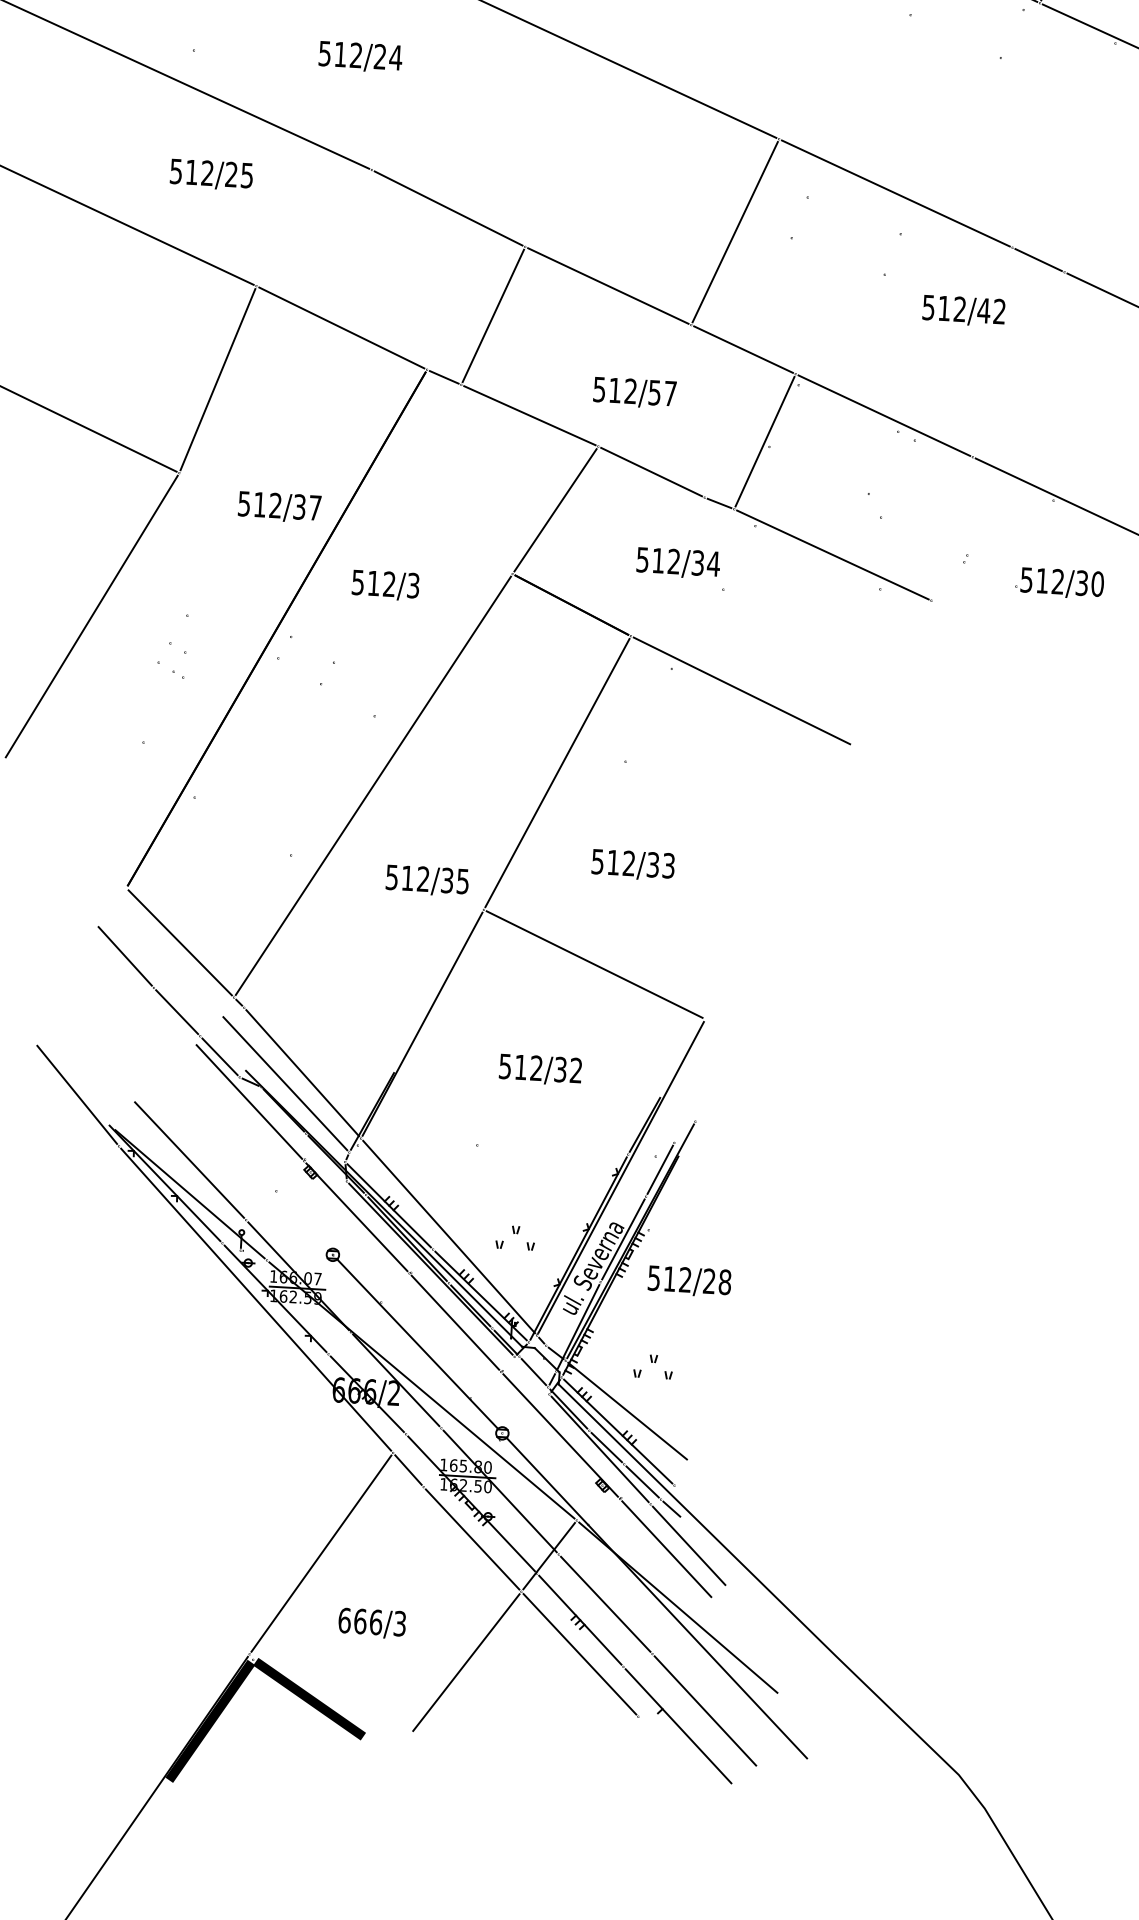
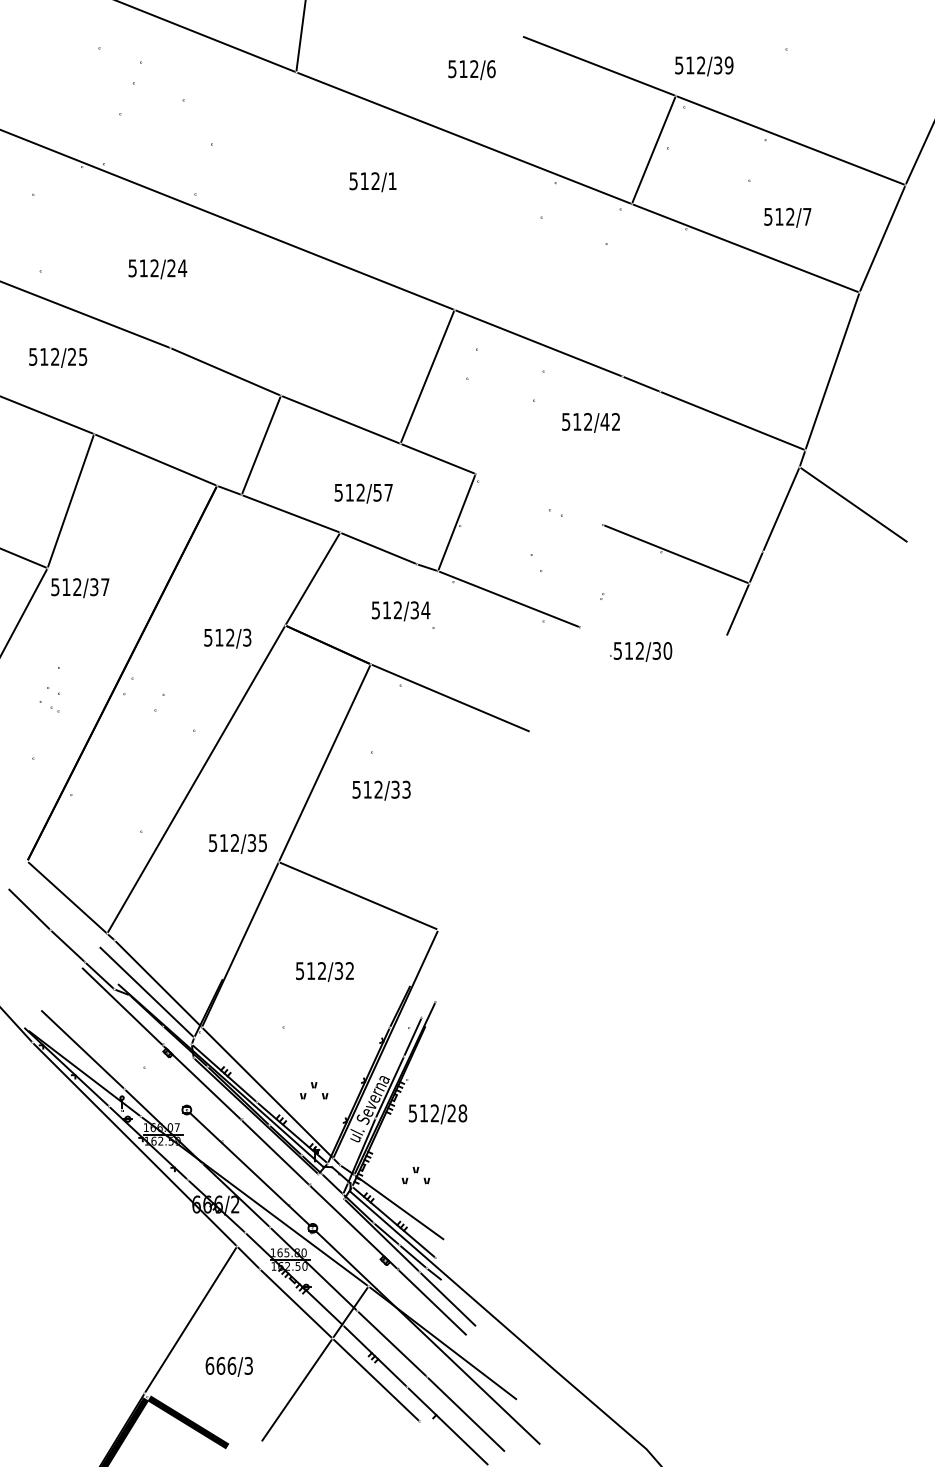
line: (884, 415) -> (539, 499), removed
text: (279, 507) -> (80, 588), moved
part: (1060, 582) -> (641, 651), moved
text: (385, 585) -> (227, 638), moved
text: (633, 864) -> (381, 790), moved

